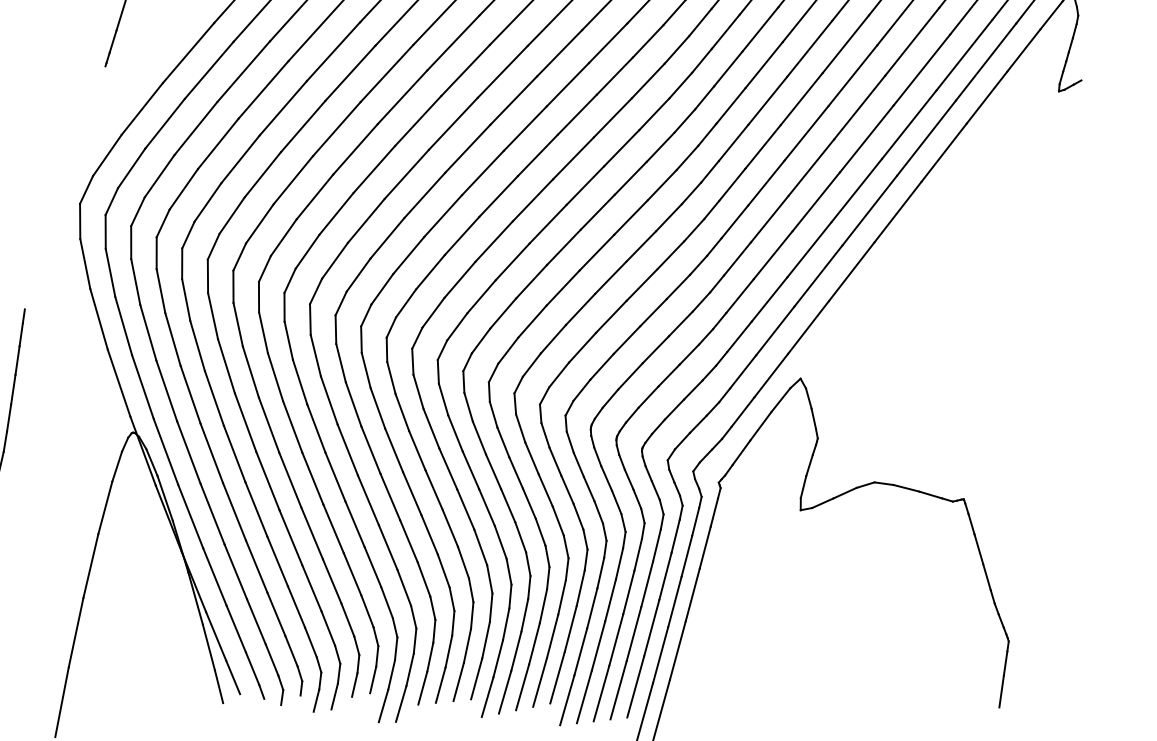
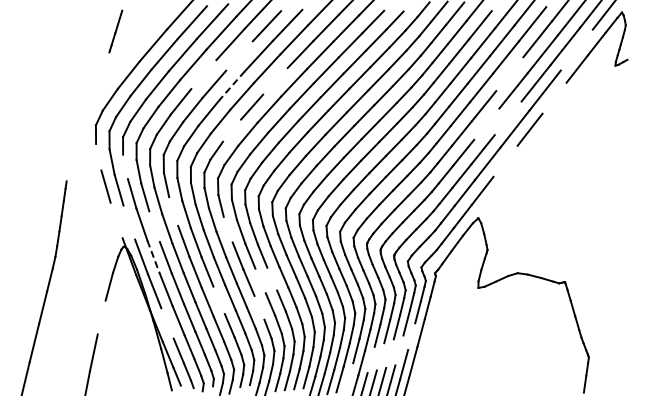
line: (985, 60) -> (576, 49), removed
line: (350, 72) -> (239, 55), removed
line: (282, 108) -> (203, 74), removed
line: (859, 108) -> (509, 74), removed
line: (418, 121) -> (275, 81), removed
line: (335, 130) -> (231, 86), solid -> dashed
line: (943, 151) -> (554, 97), removed
line: (855, 190) -> (507, 118), removed
line: (815, 200) -> (486, 123), removed
line: (337, 213) -> (232, 130), removed
line: (84, 262) -> (98, 156), removed
line: (851, 270) -> (505, 160), removed
line: (135, 281) -> (125, 166), removed
line: (226, 366) -> (173, 211), removed
line: (118, 383) -> (116, 220), removed
line: (143, 386) -> (129, 222), removed
line: (190, 394) -> (154, 226), removed
line: (327, 400) -> (227, 229), removed
line: (188, 452) -> (153, 257), solid -> dashed
line: (412, 492) -> (272, 278), removed
line: (390, 496) -> (260, 280), removed
line: (310, 531) -> (218, 299), removed
line: (388, 547) -> (259, 307), removed
line: (90, 565) -> (101, 317), removed
line: (214, 577) -> (167, 323), removed
line: (674, 601) -> (411, 336), removed
line: (651, 628) -> (399, 350), removed
line: (633, 633) -> (389, 353), removed
line: (616, 639) -> (380, 356), removed
line: (597, 644) -> (370, 359), removed
line: (557, 677) -> (349, 376), removed

